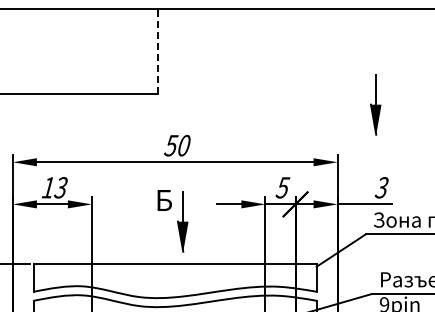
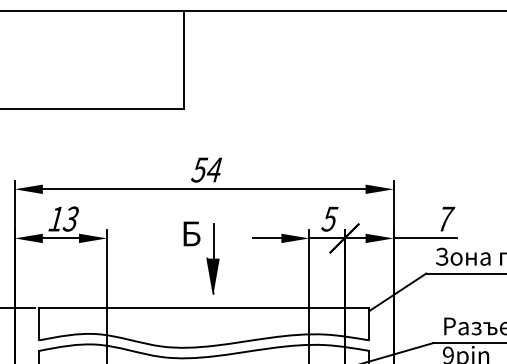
line: (157, 51) -> (183, 60), dashed -> solid
part: (375, 104) -> (437, 121), removed
text: (183, 145) -> (213, 169), 50 -> 54
text: (382, 187) -> (445, 218), 3 -> 7

